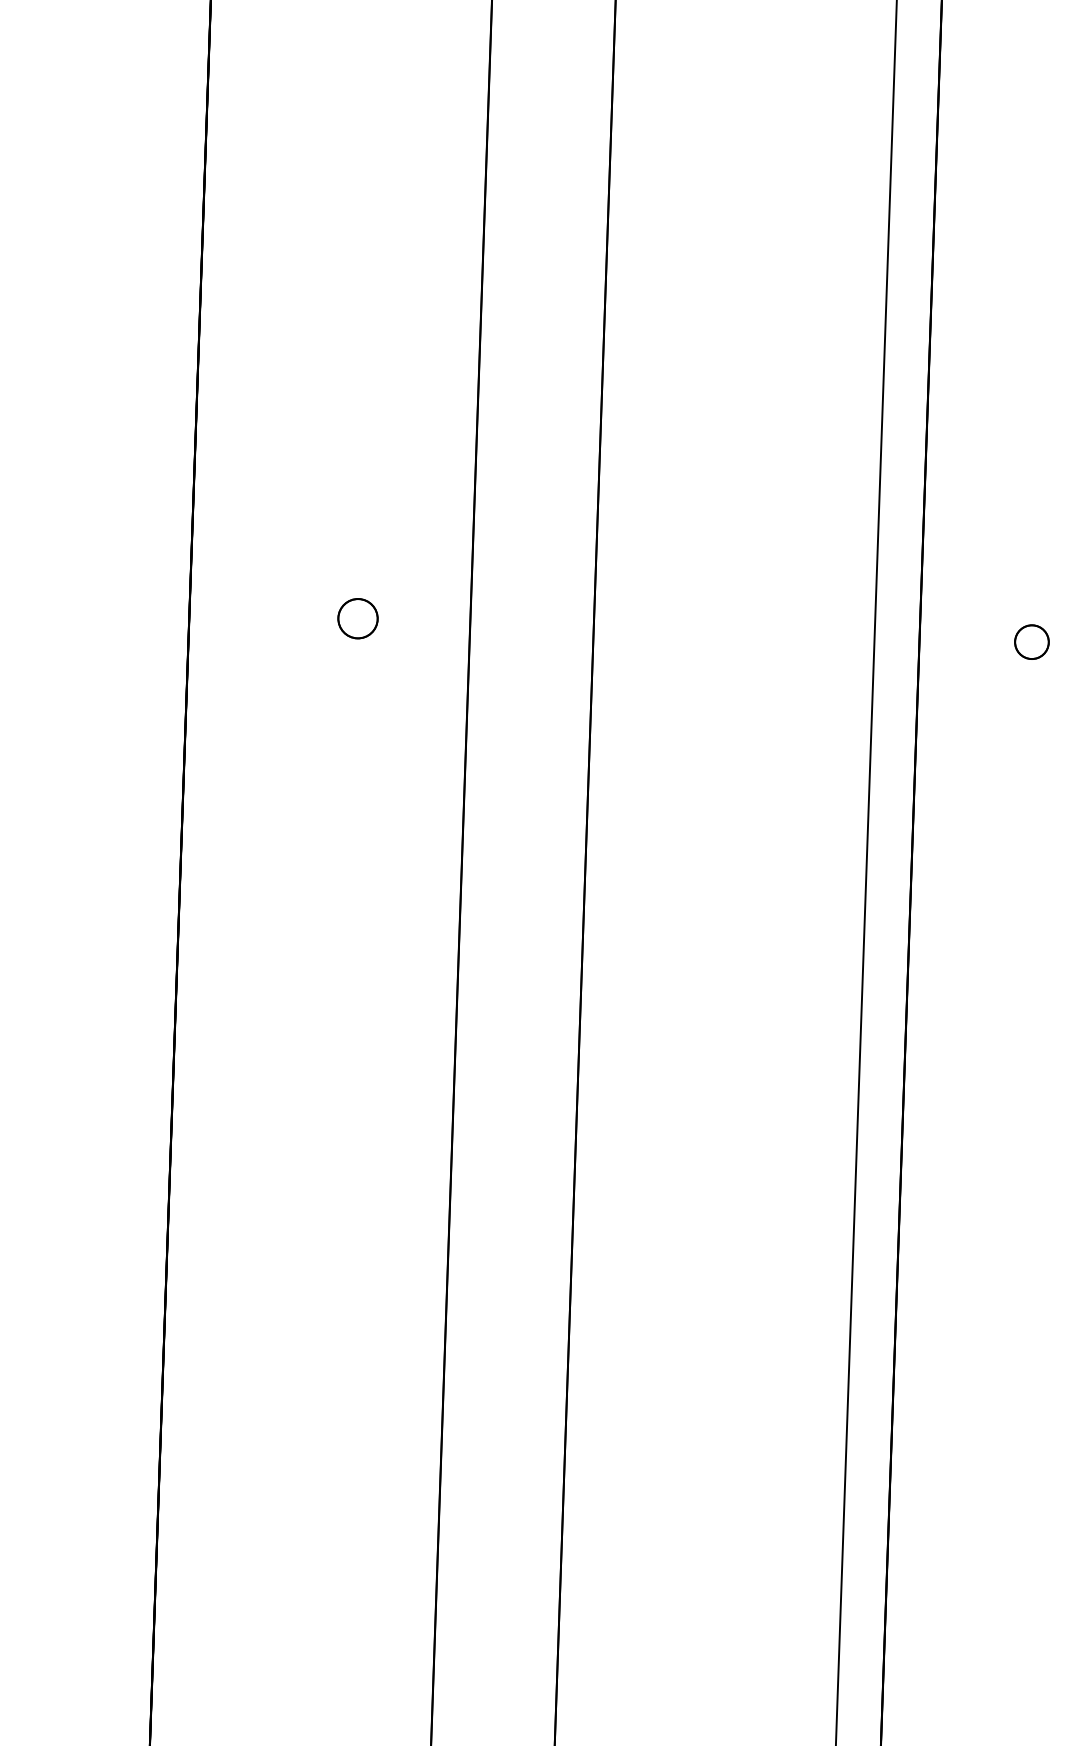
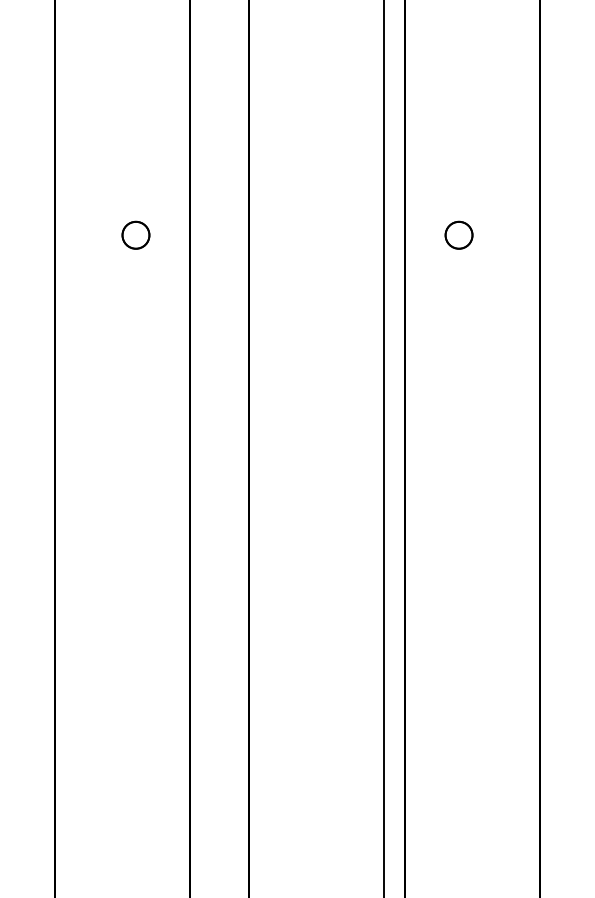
part: (357, 617) -> (135, 234), size x1.43
part: (1030, 640) -> (458, 234), size x1.67

